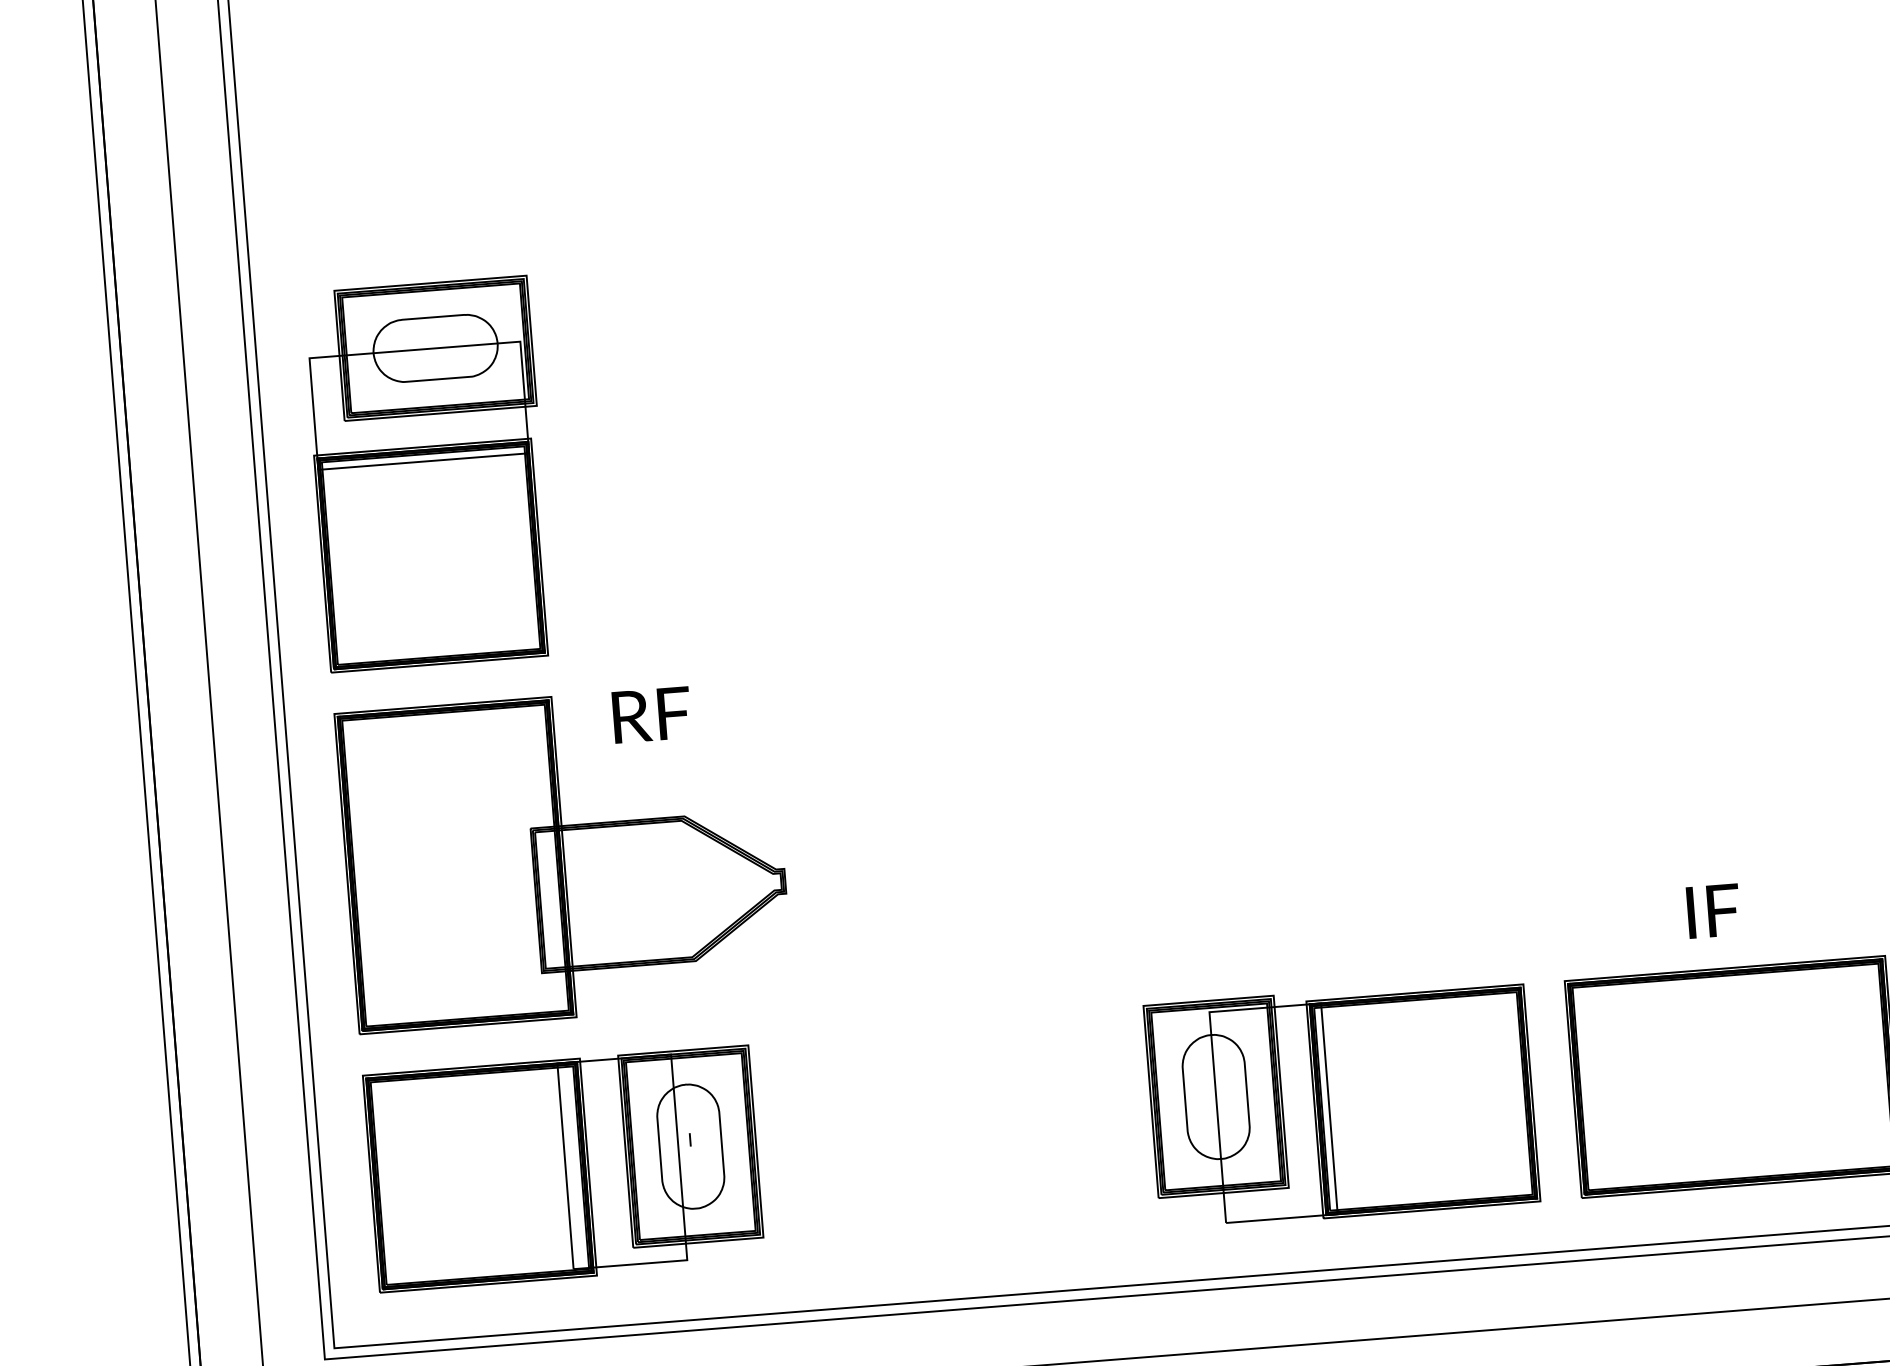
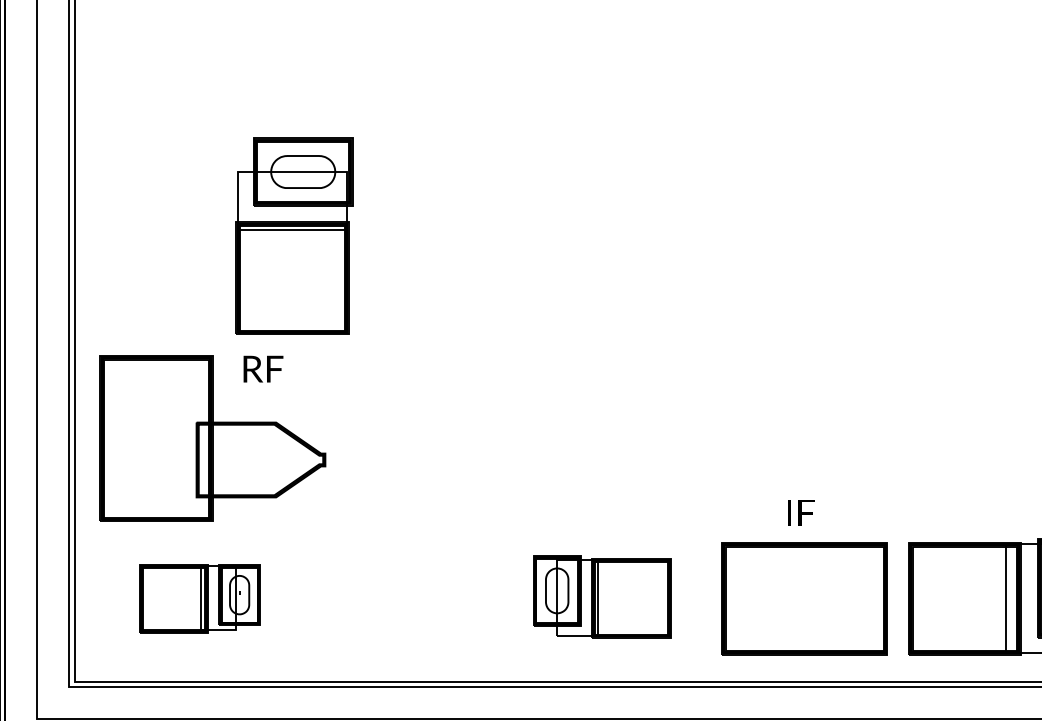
part: (428, 472) -> (294, 235), moved
part: (1340, 1103) -> (601, 596), size x0.7
part: (562, 1168) -> (199, 598), size x0.6

